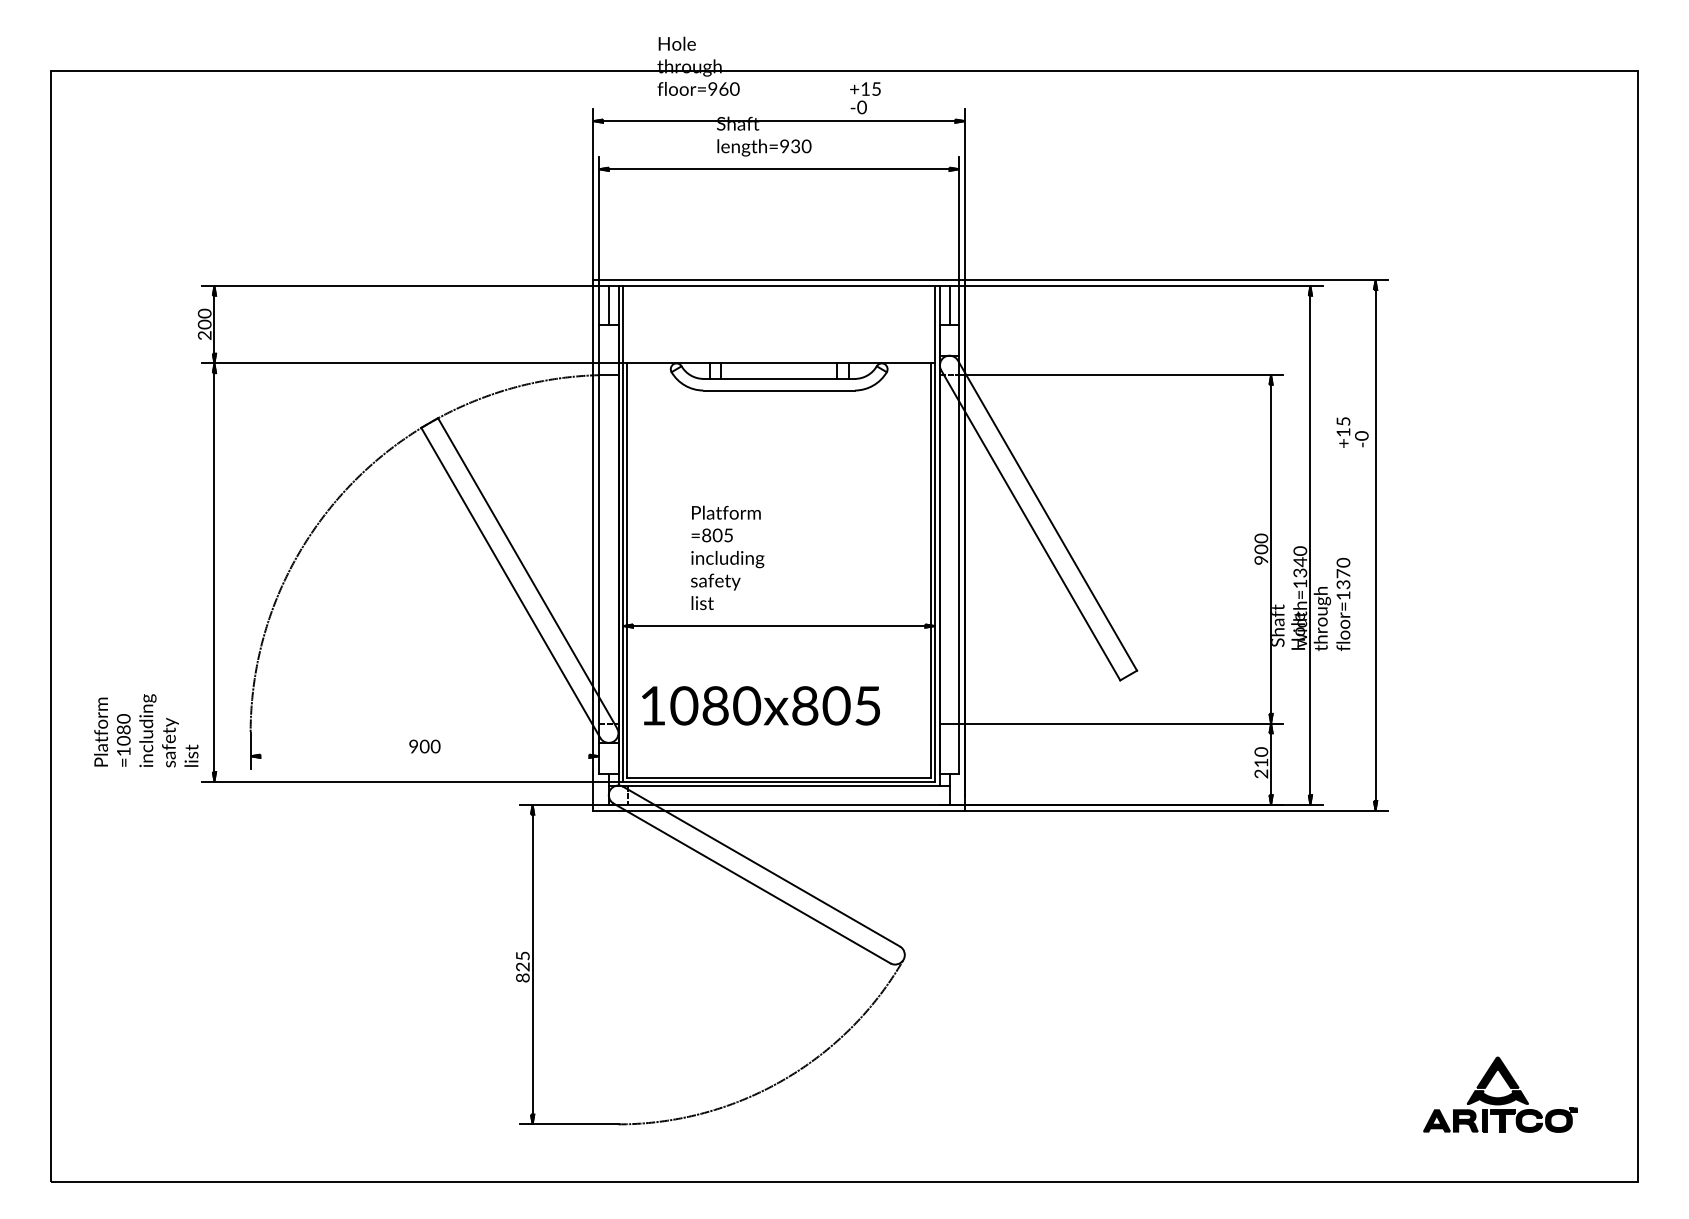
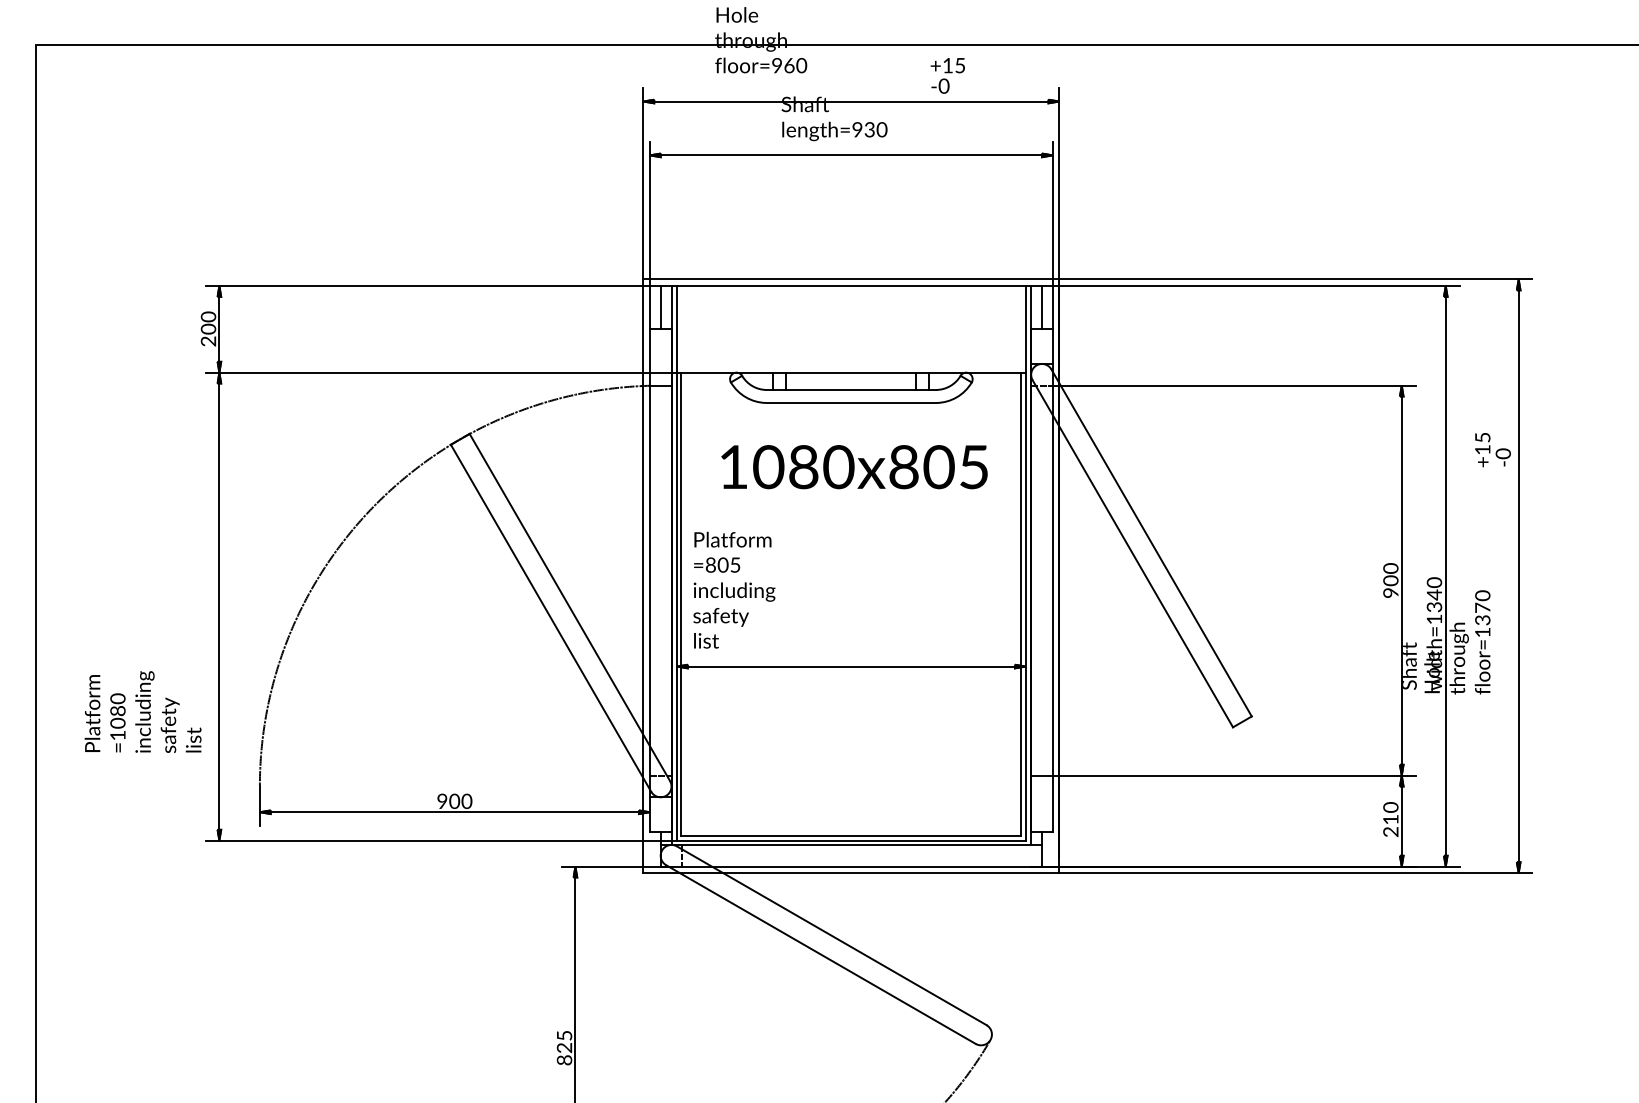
text: (727, 557) -> (734, 589), moved
text: (760, 705) -> (853, 466), moved
text: (146, 730) -> (143, 711), moved
line: (424, 756) -> (454, 812), added

